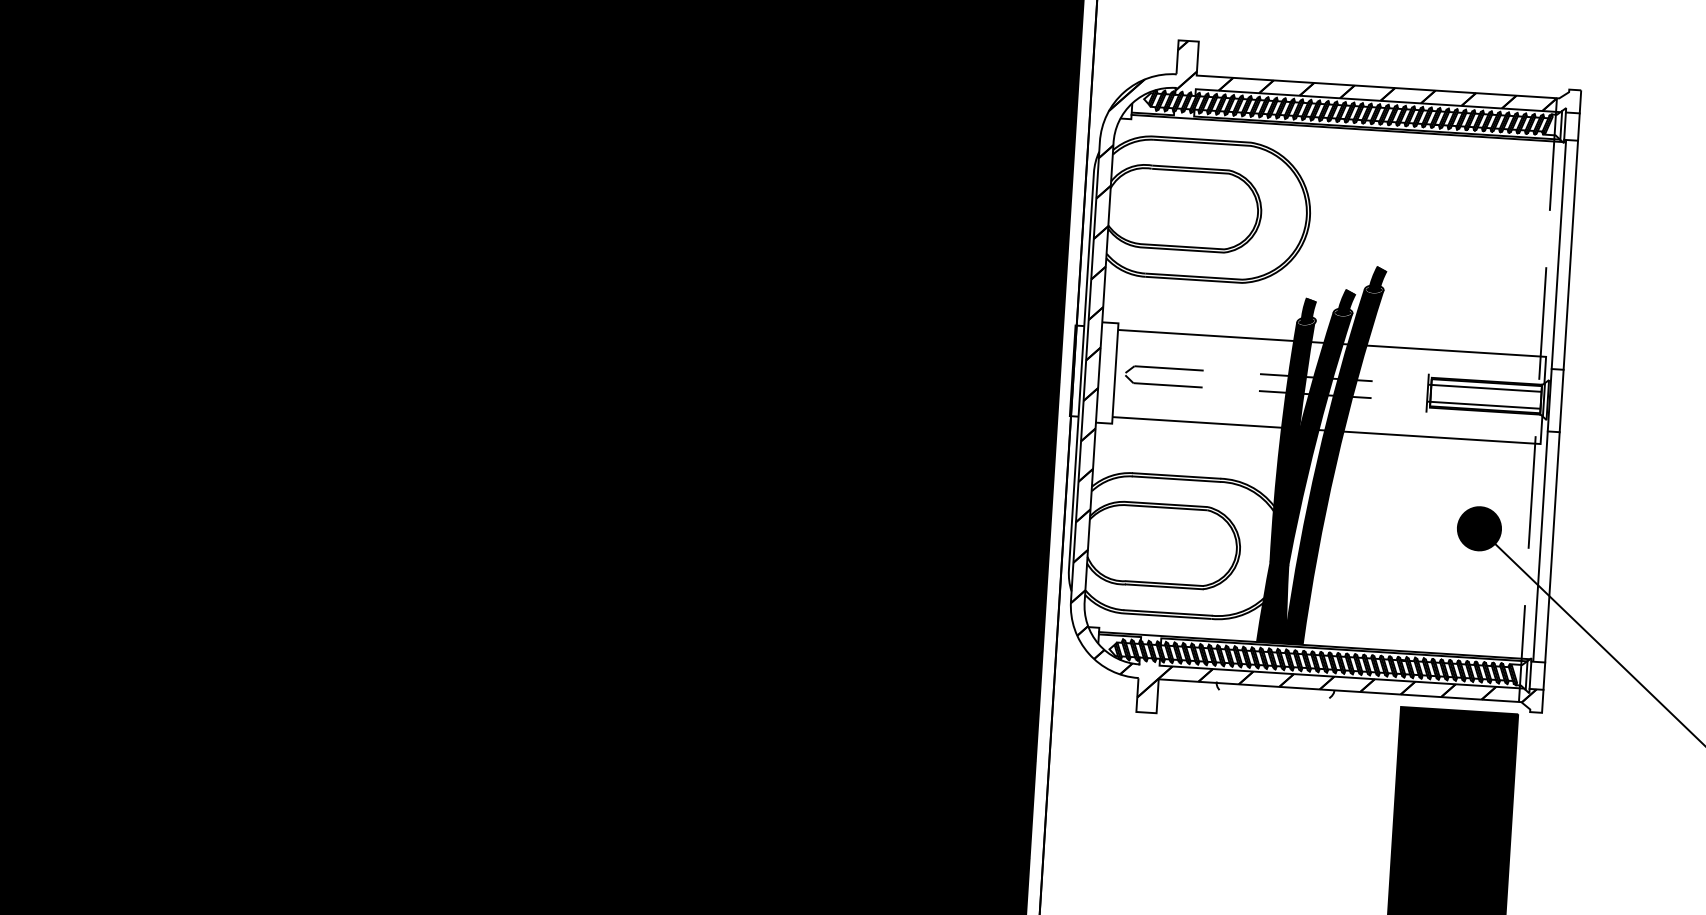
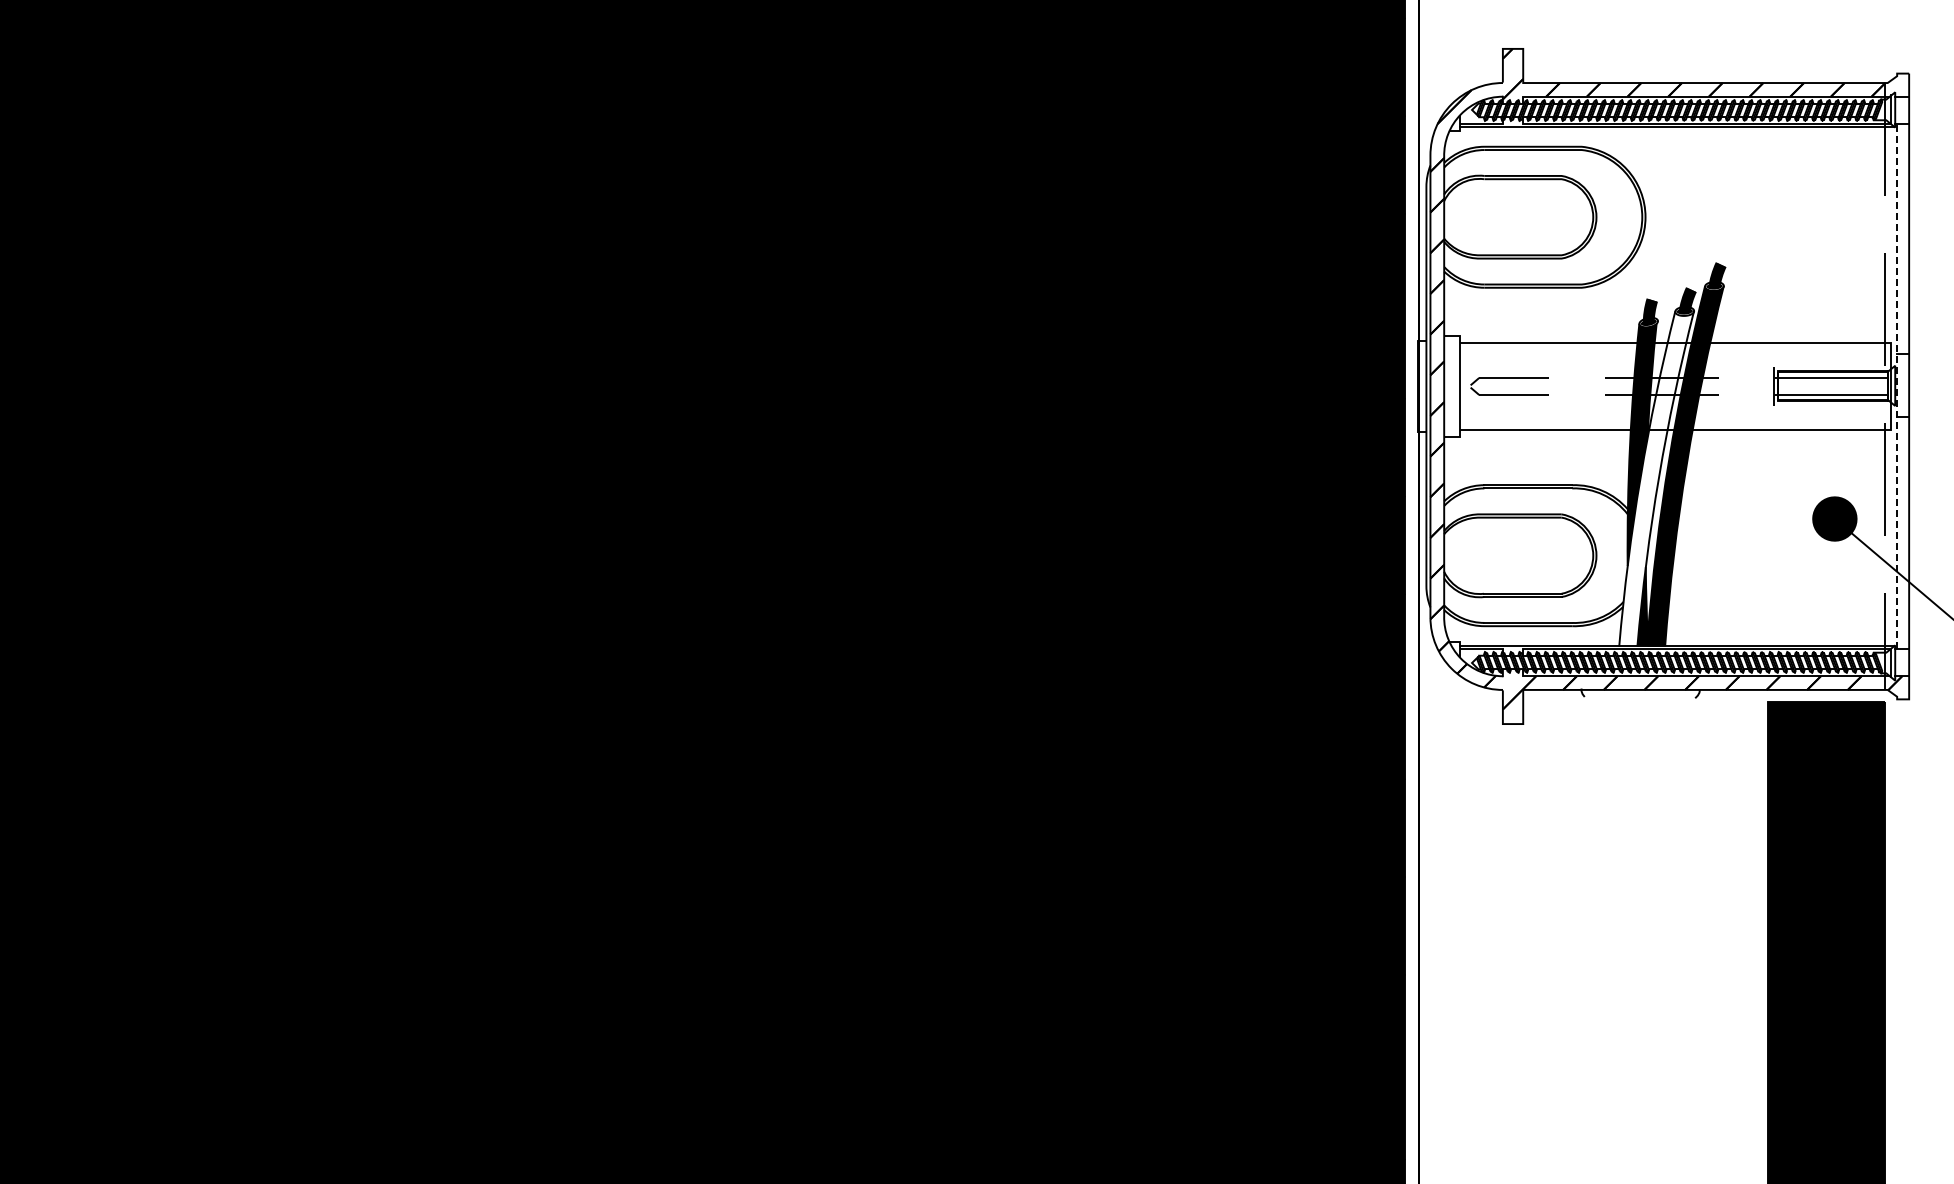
line: (1550, 400) -> (1897, 386), solid -> dashed
fill: (1304, 478) -> (1656, 479), removed

